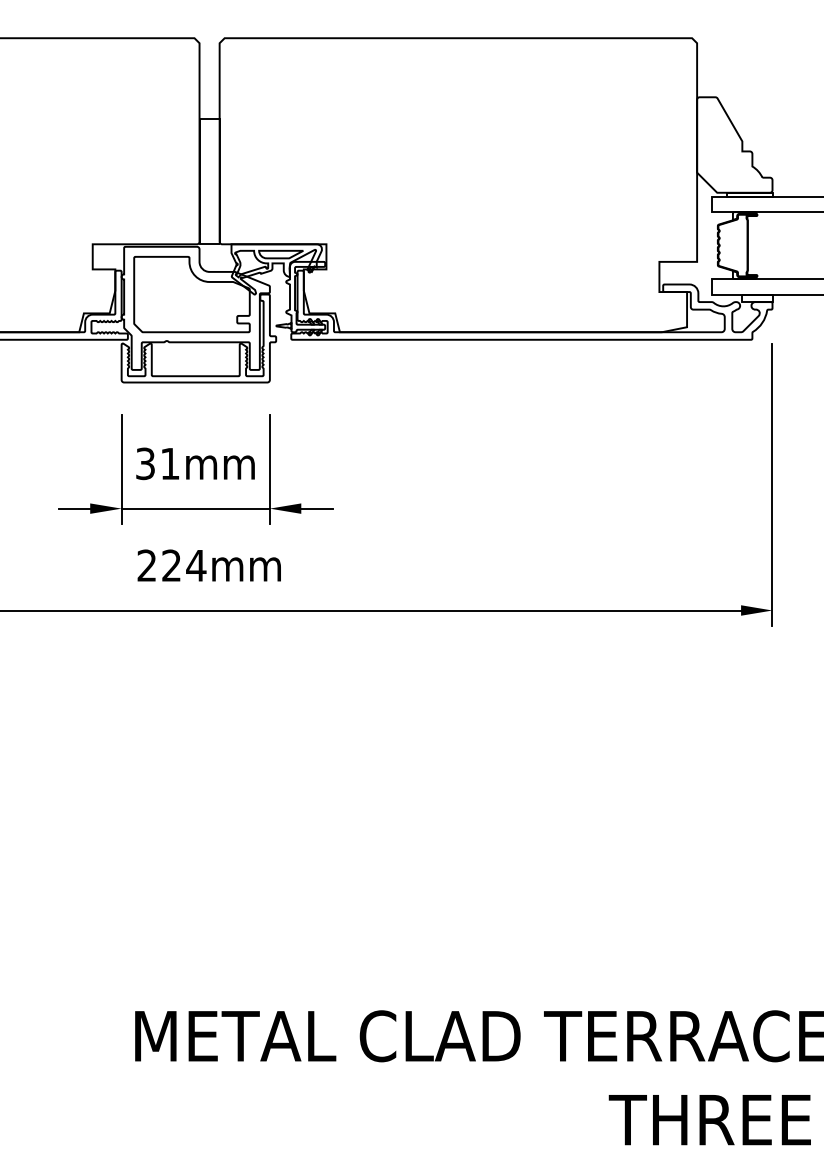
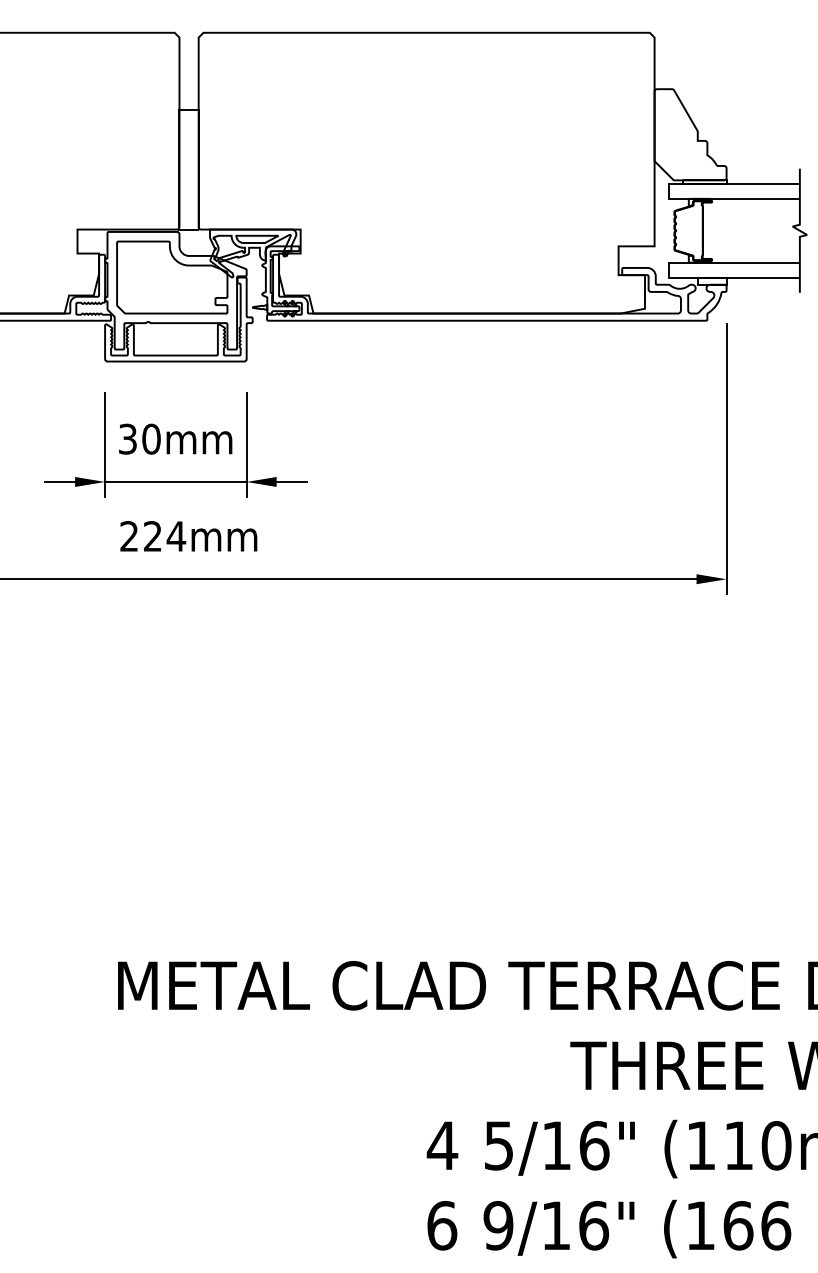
text: (170, 463) -> (151, 438), 31mm -> 30mm

